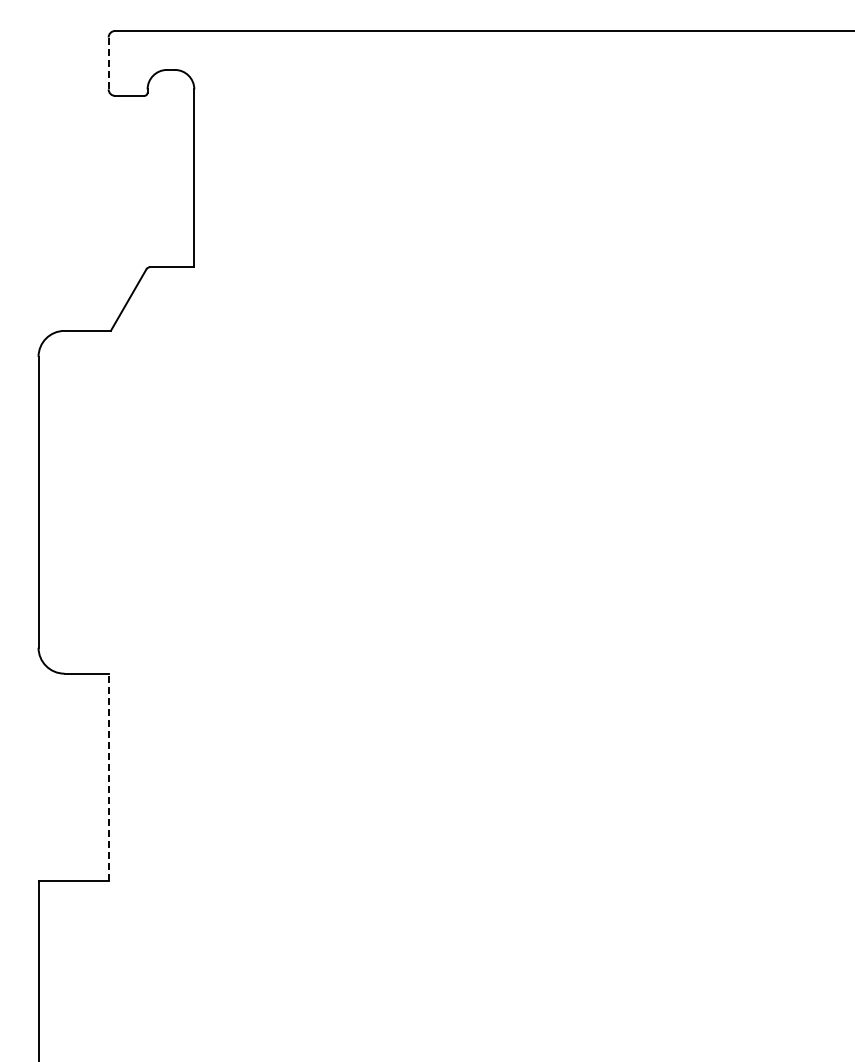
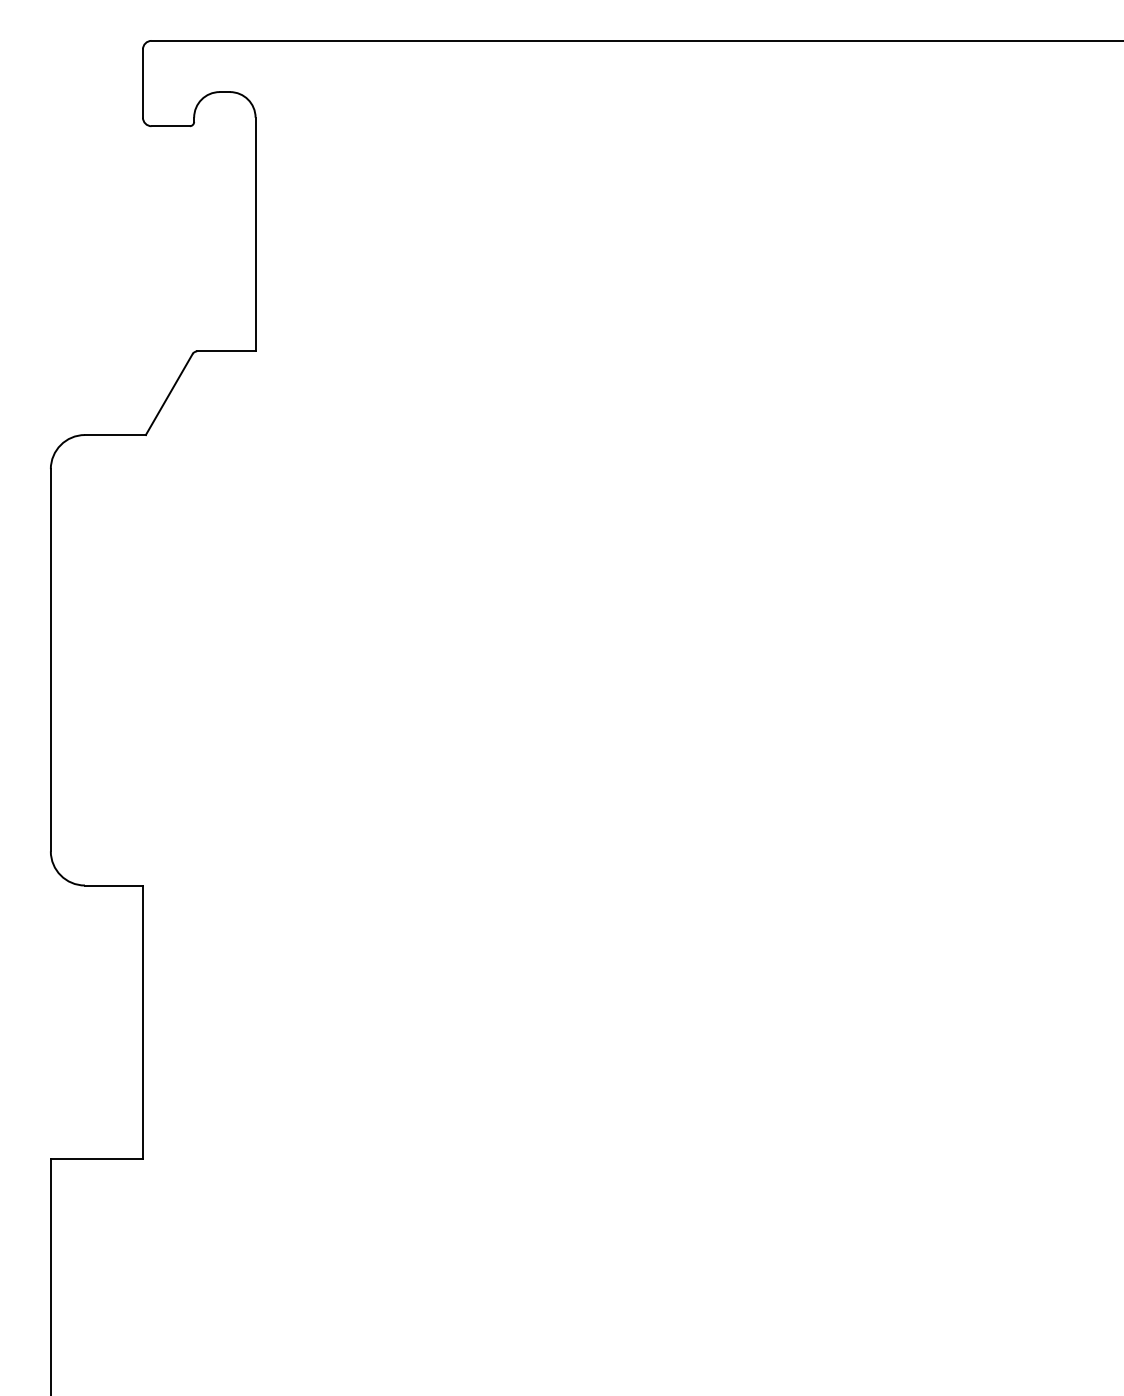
line: (108, 63) -> (142, 83), dashed -> solid
line: (108, 777) -> (142, 1021), dashed -> solid

